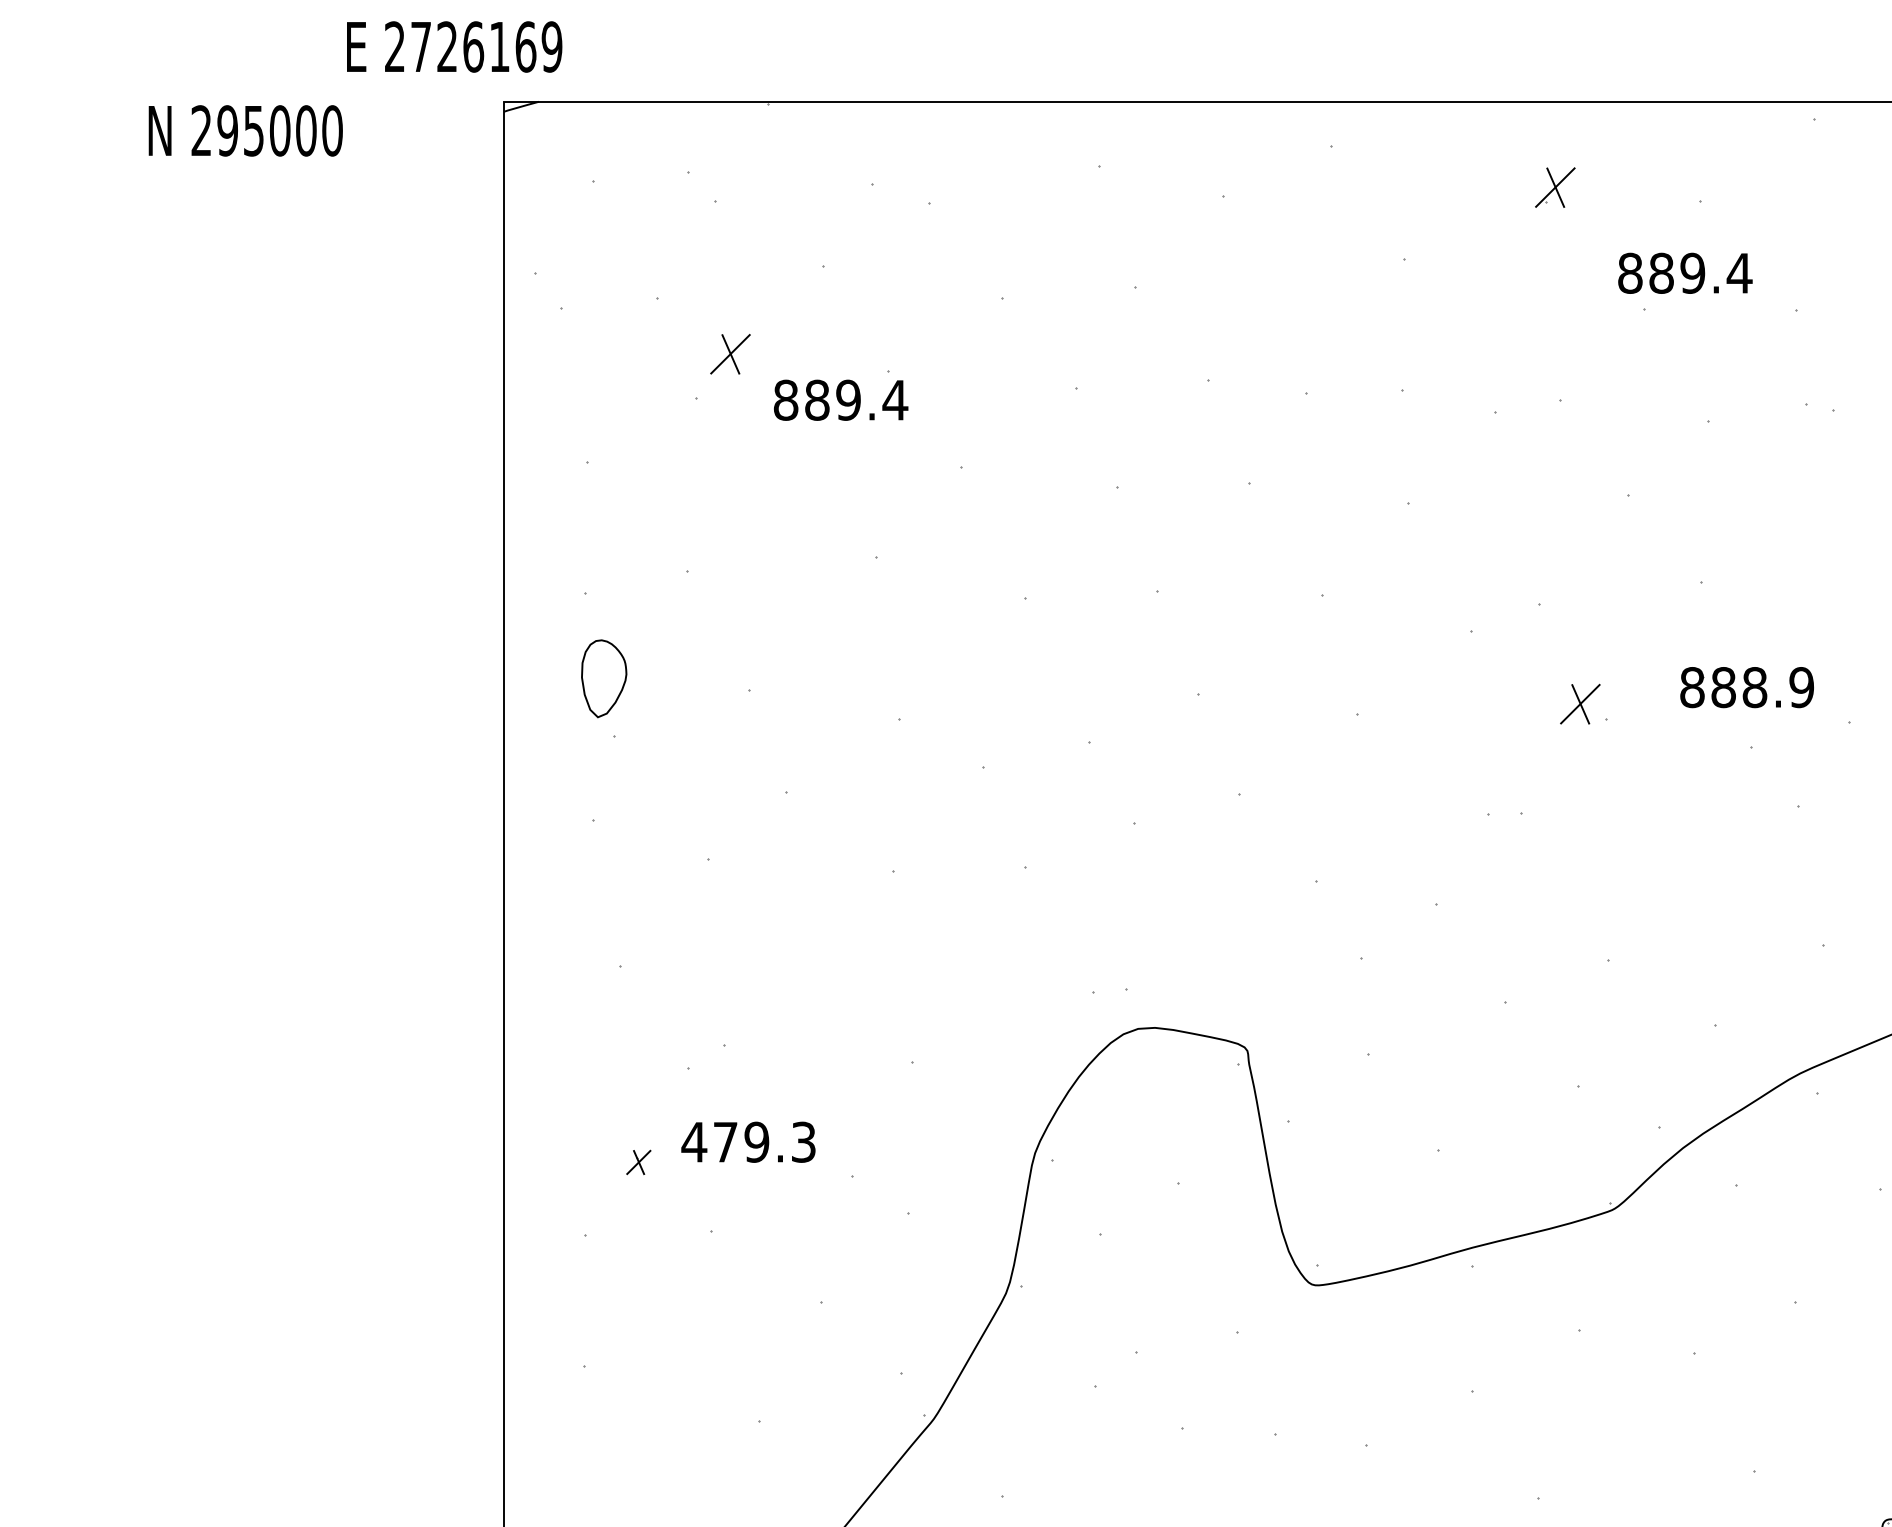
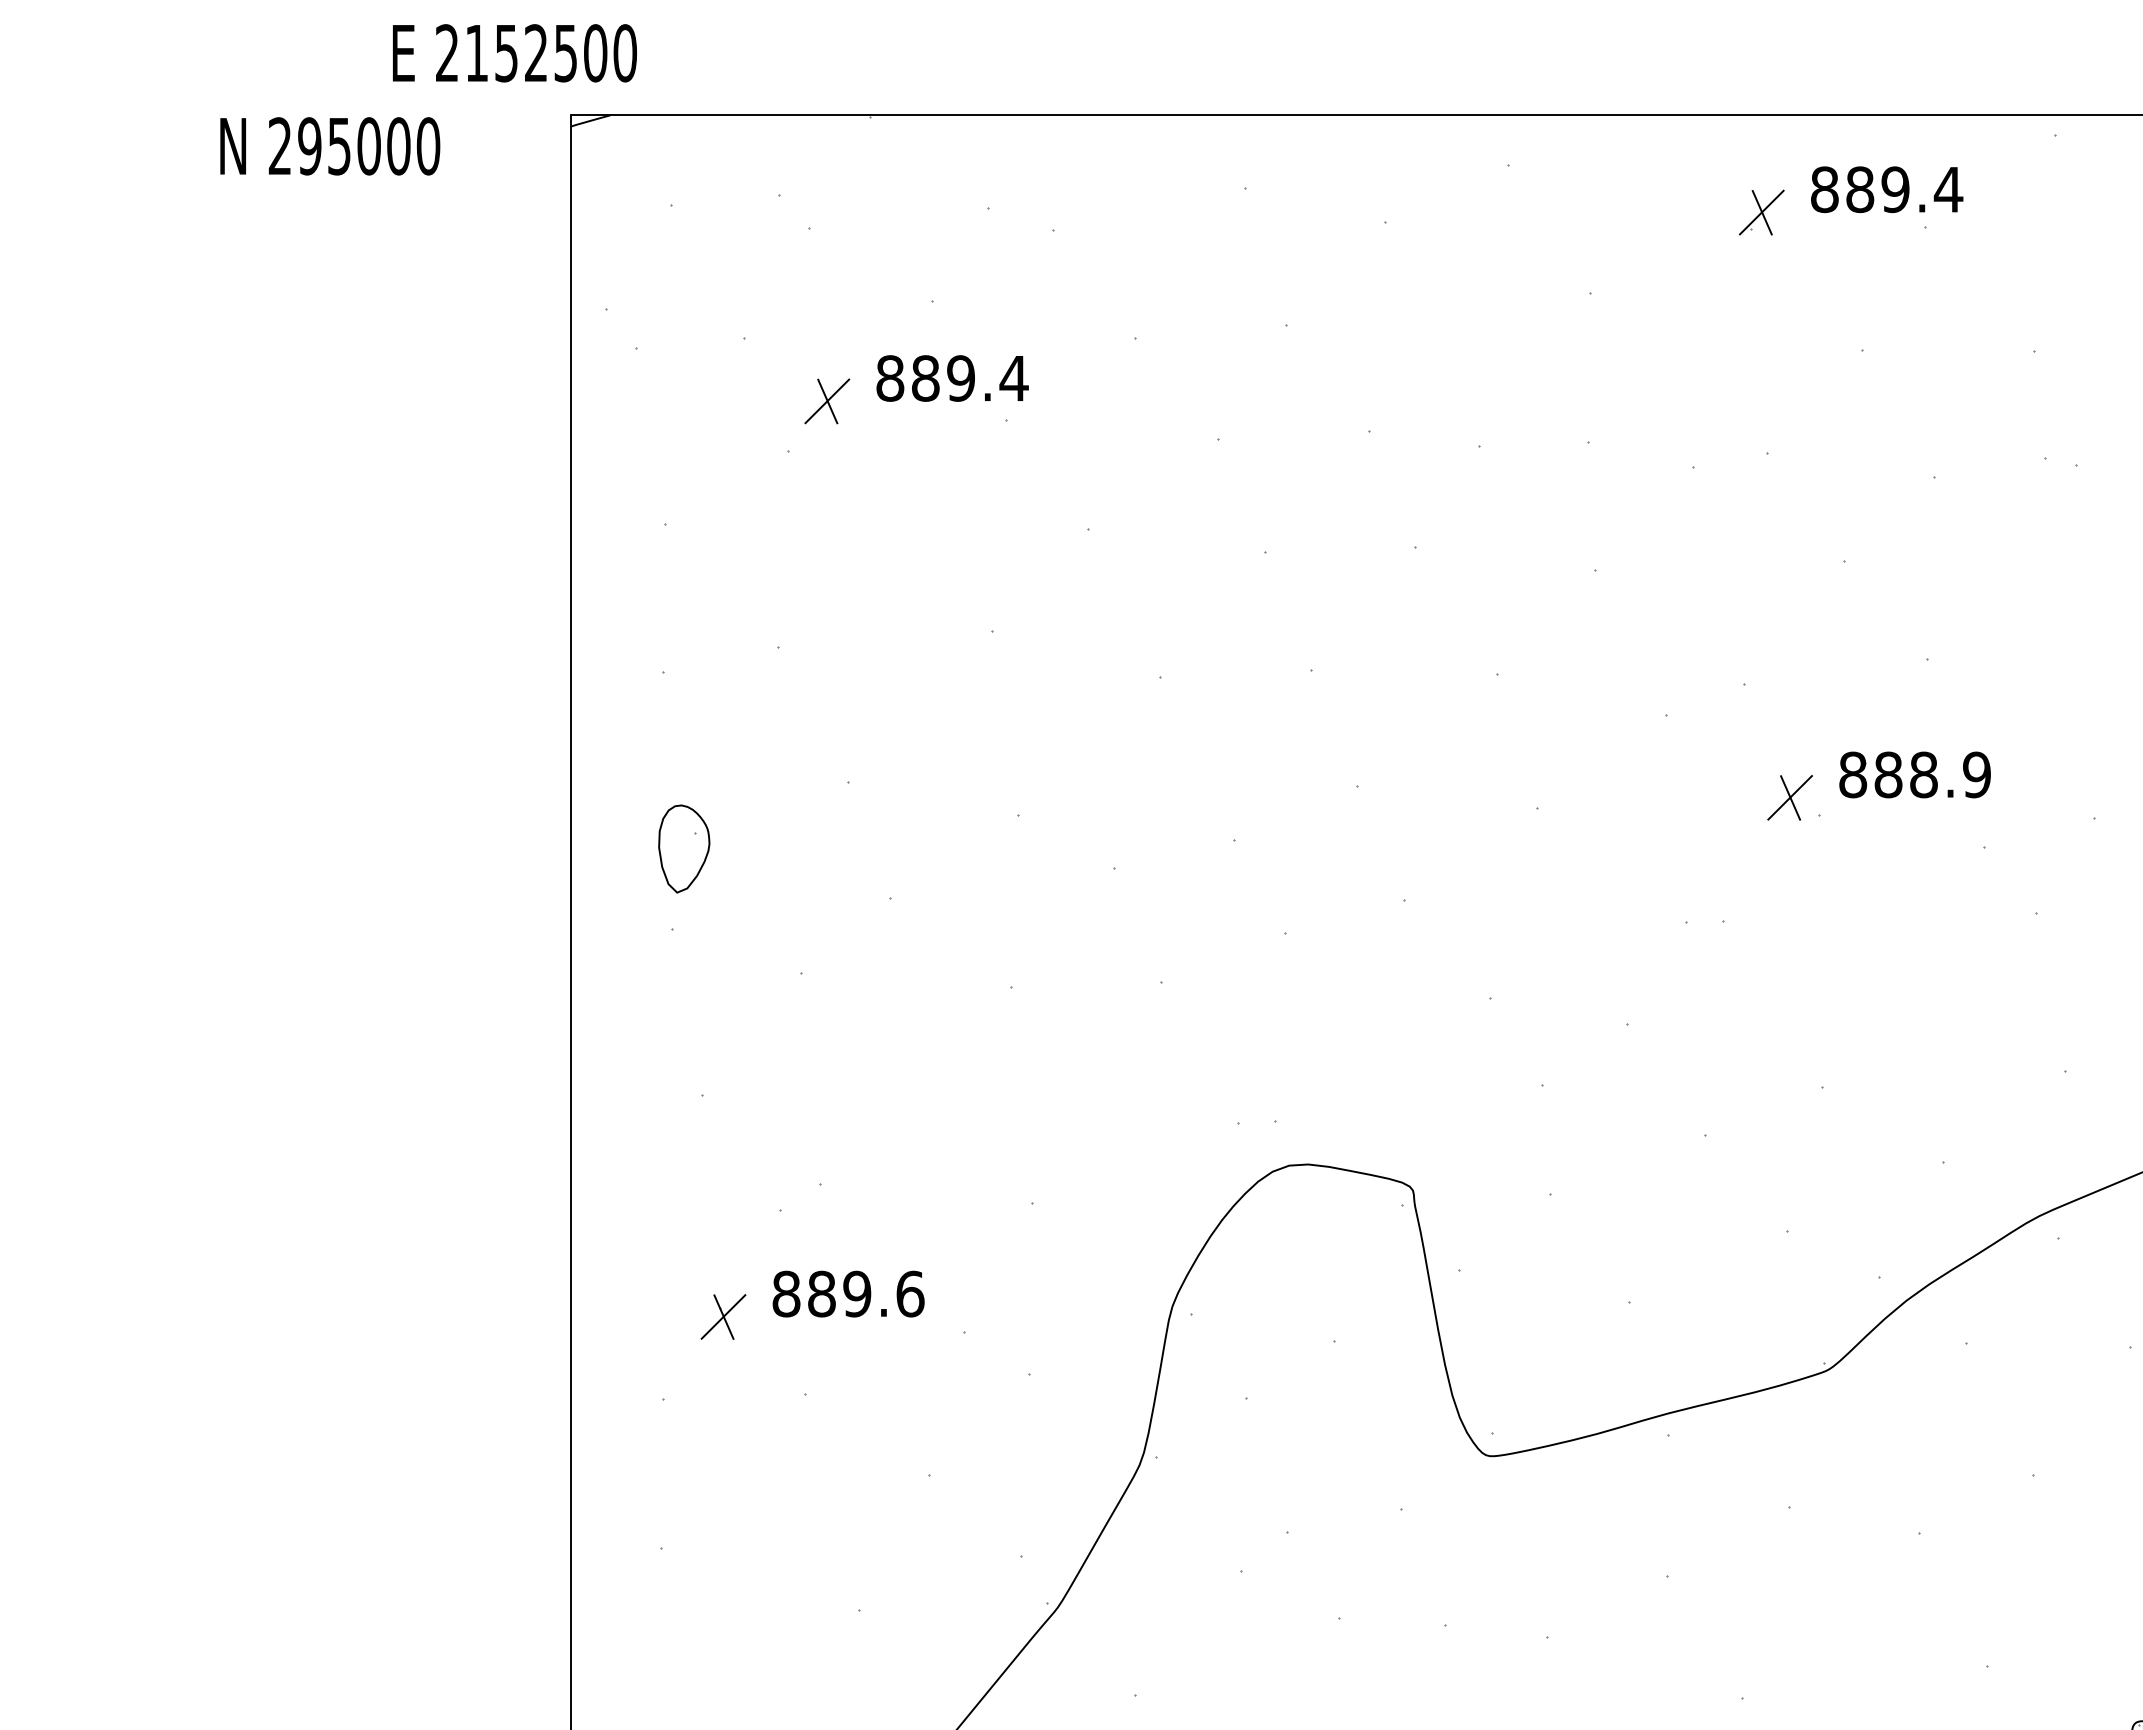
text: (486, 47) -> (551, 53), 2726169 -> 2152500
text: (246, 131) -> (330, 146), moved
text: (1685, 273) -> (1887, 189), moved
text: (840, 400) -> (952, 378), moved
part: (604, 678) -> (684, 848), moved
part: (1746, 687) -> (1914, 774), moved
text: (748, 1141) -> (847, 1293), 479.3 -> 889.6
part: (638, 1162) -> (723, 1316), size x1.67

